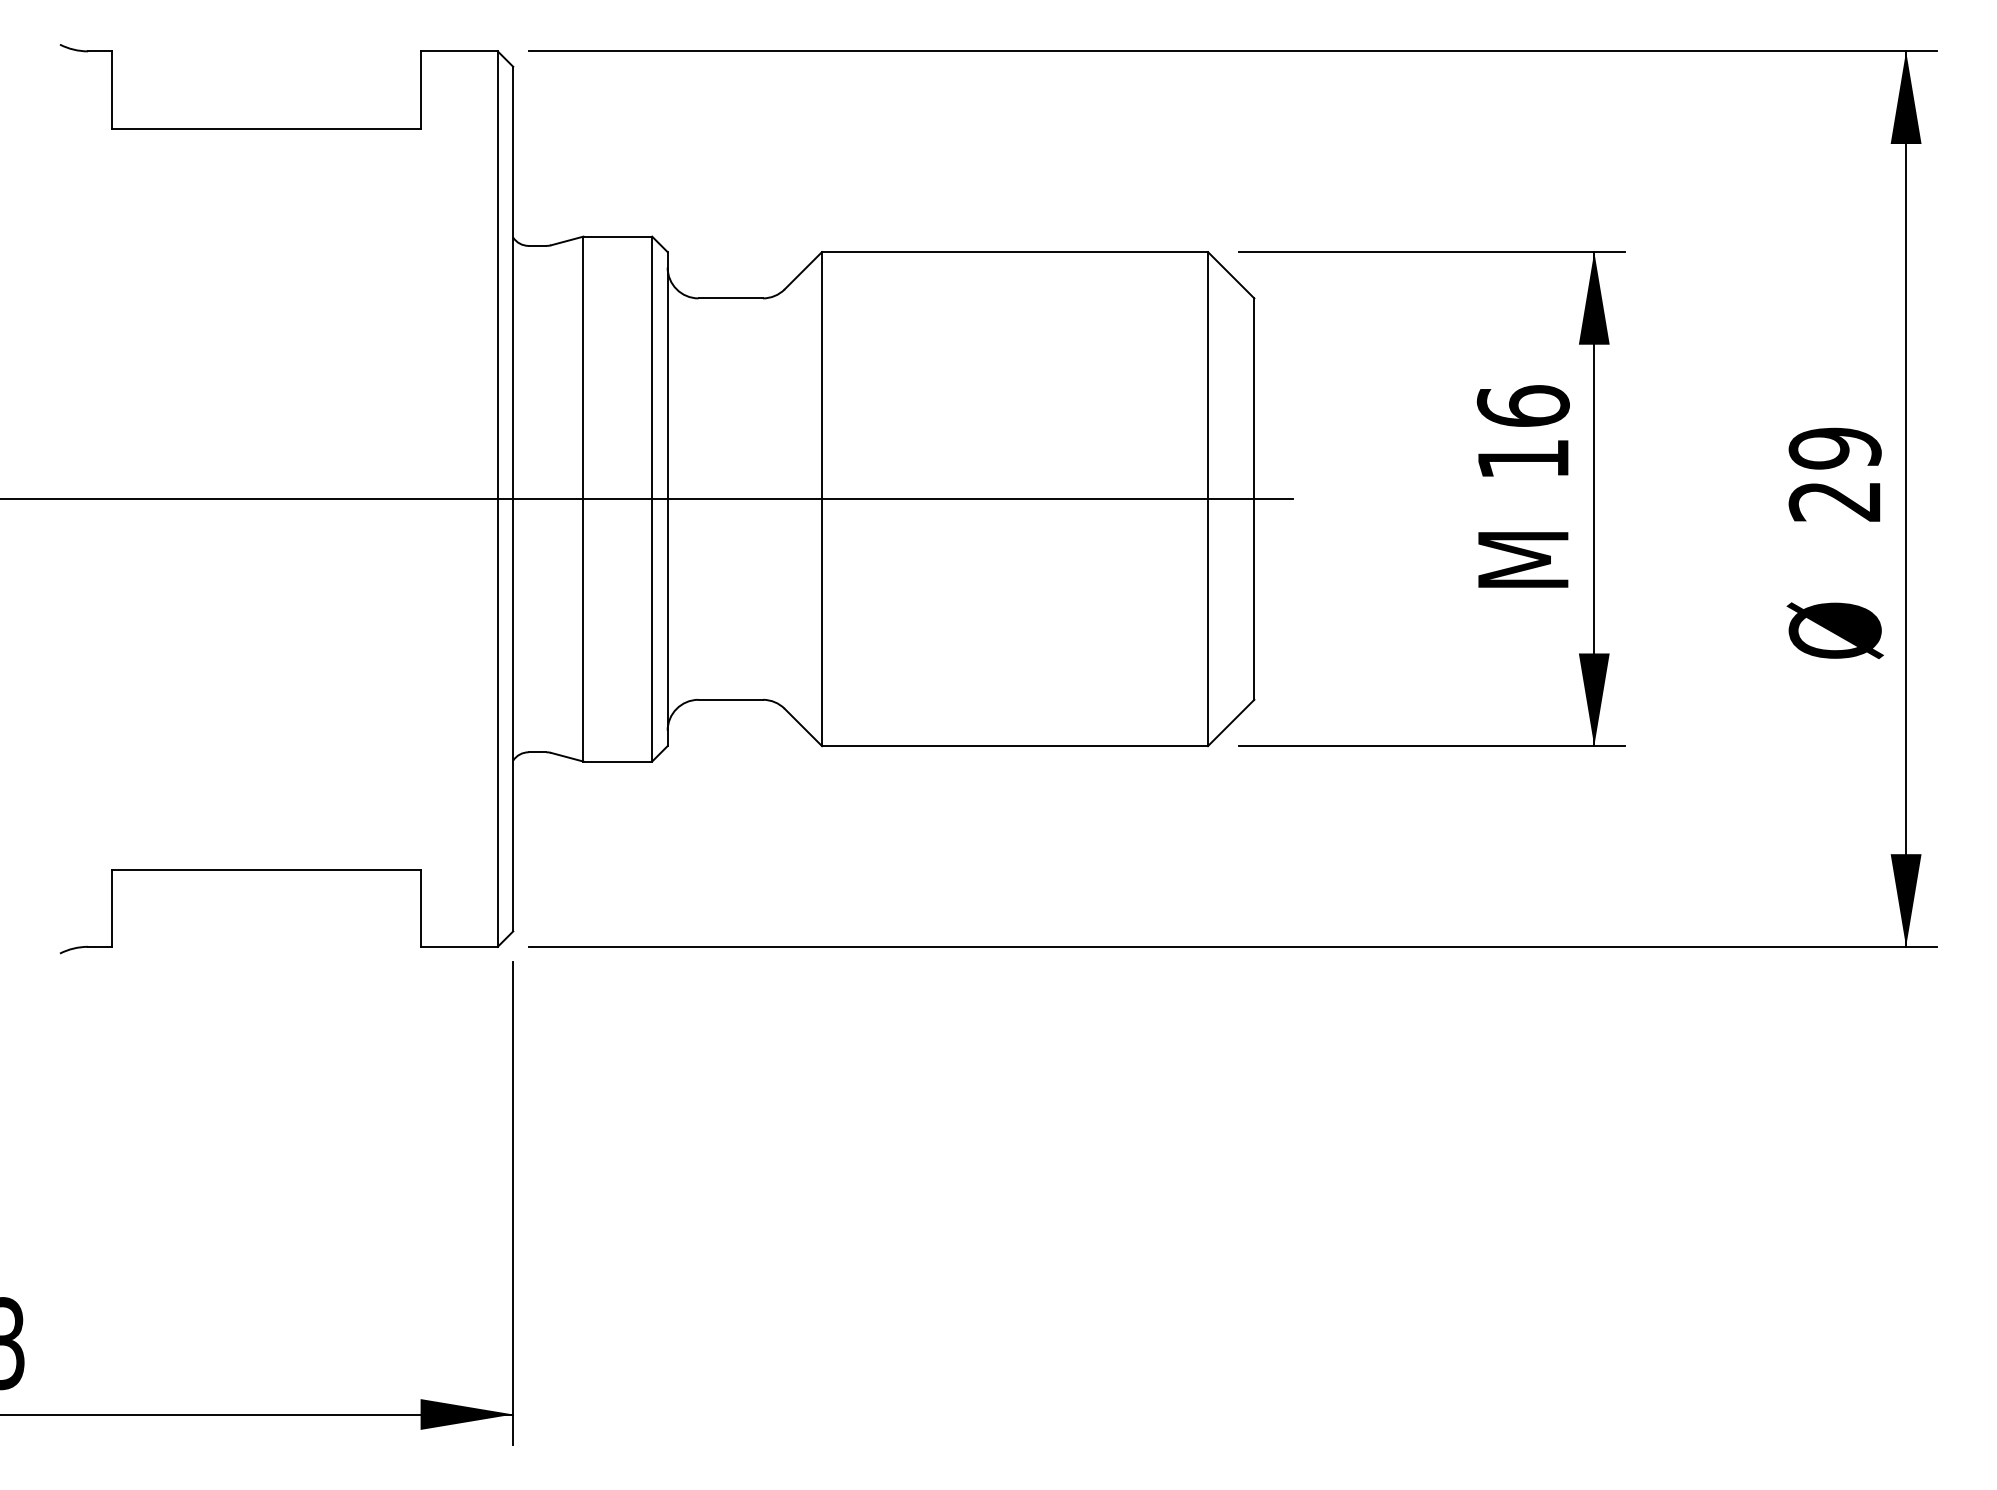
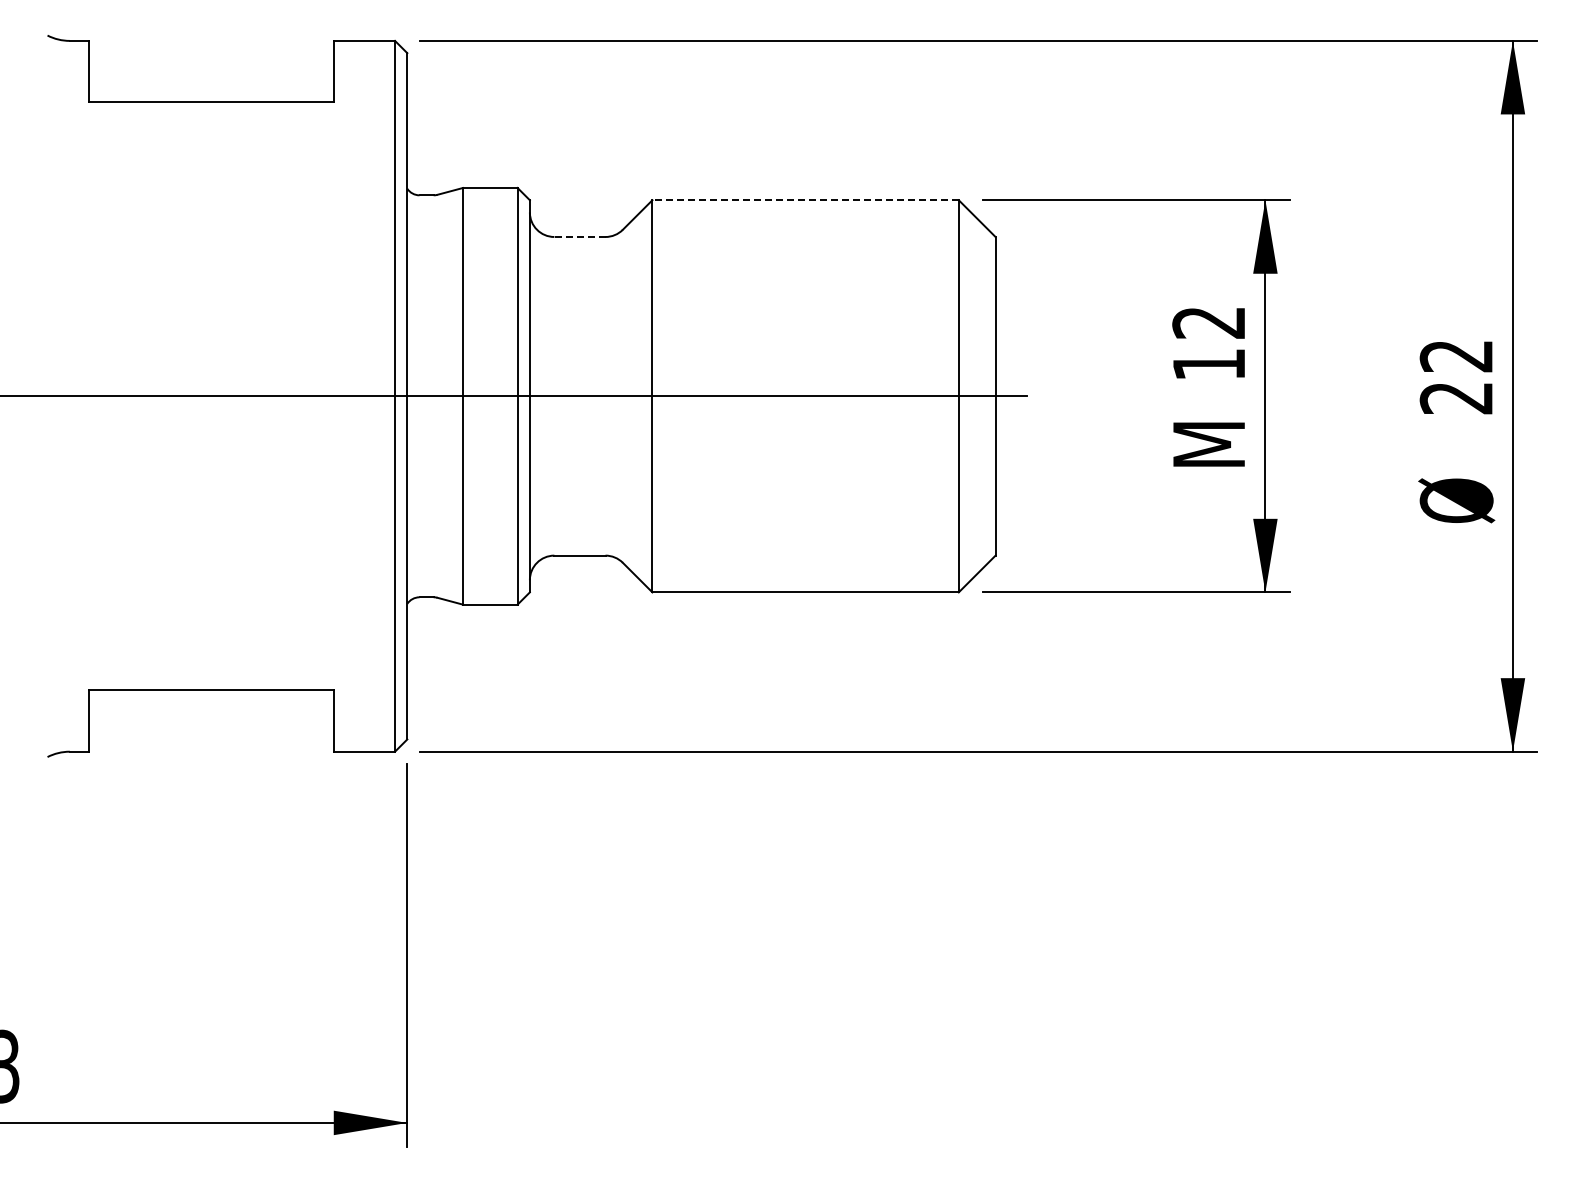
line: (1014, 252) -> (805, 200), solid -> dashed
line: (730, 299) -> (579, 237), solid -> dashed
text: (1523, 404) -> (1209, 321), 16 -> 12
text: (1835, 447) -> (1456, 355), 29 -> 22

